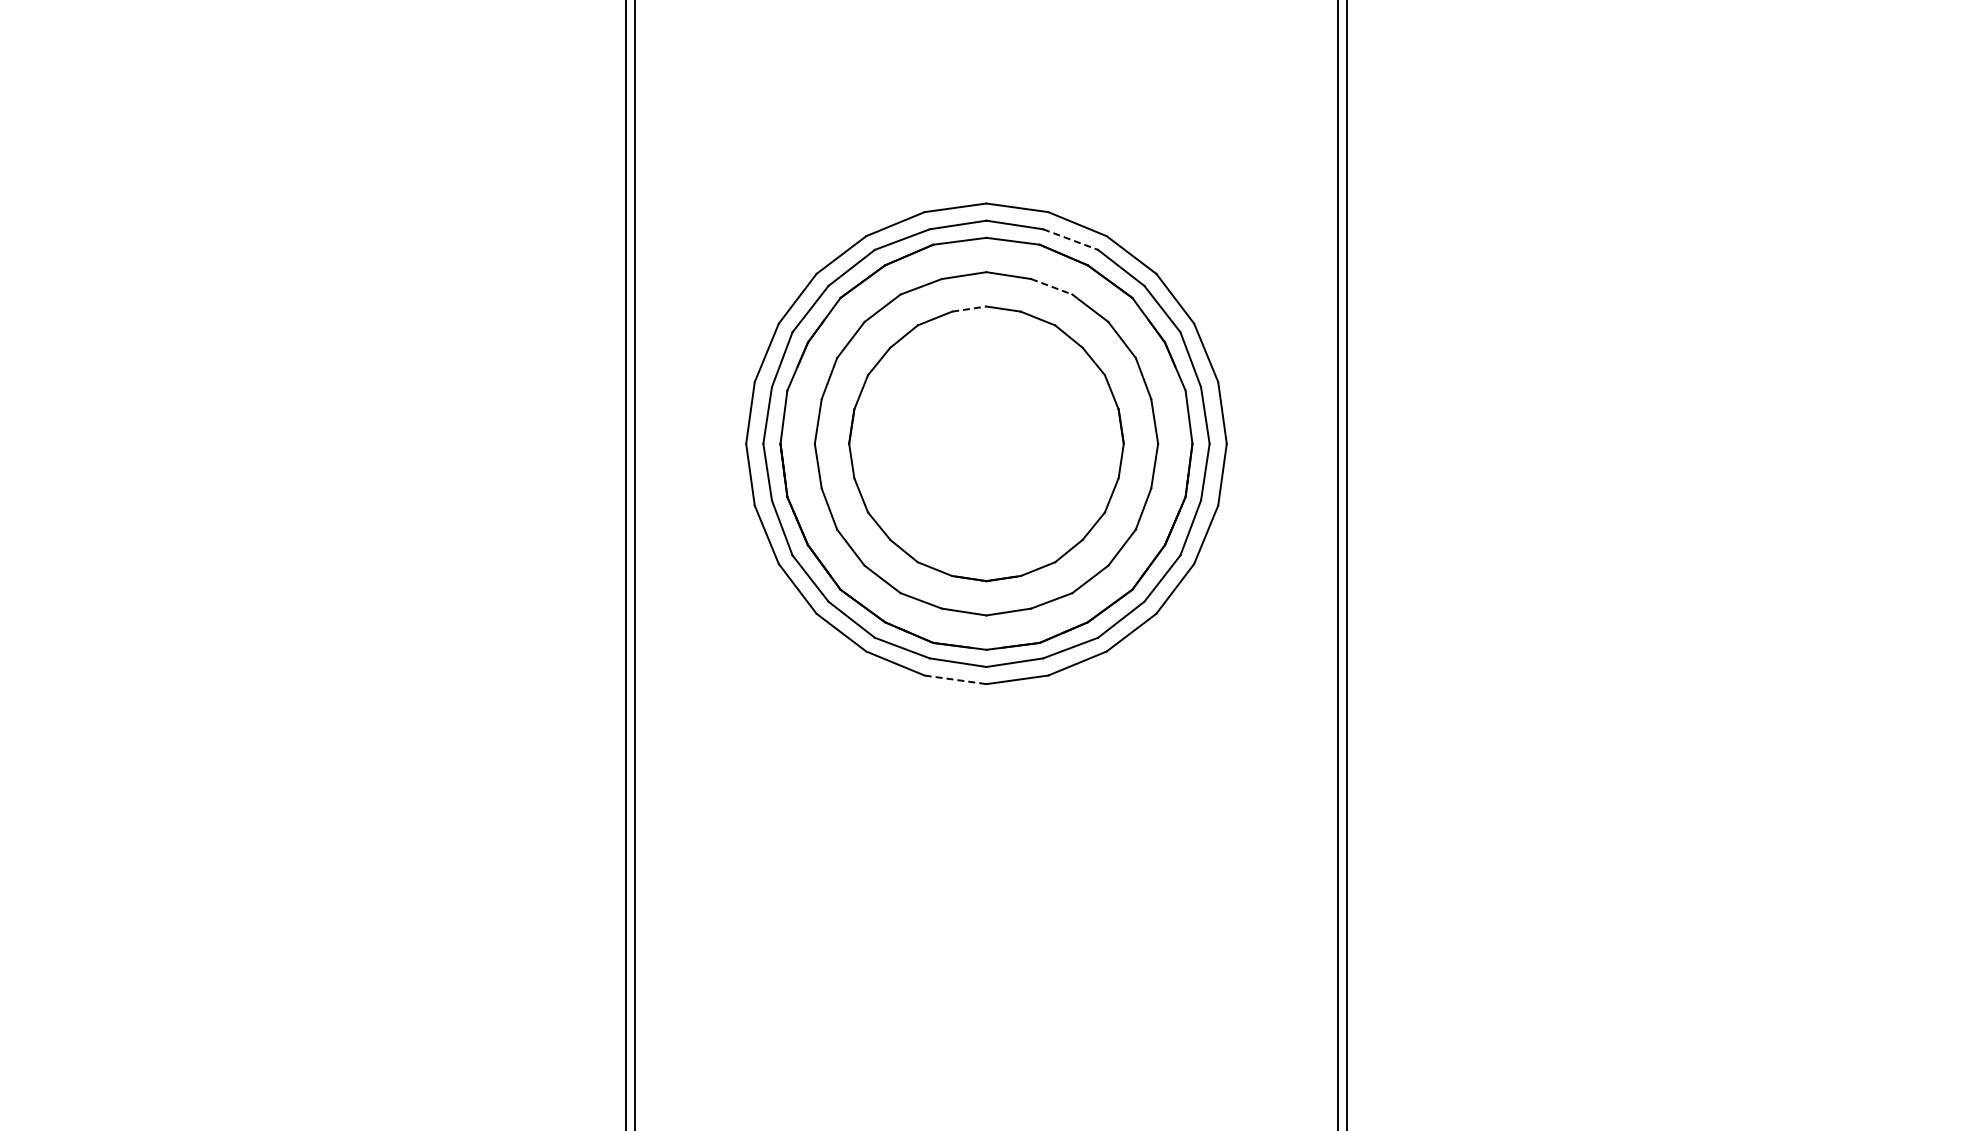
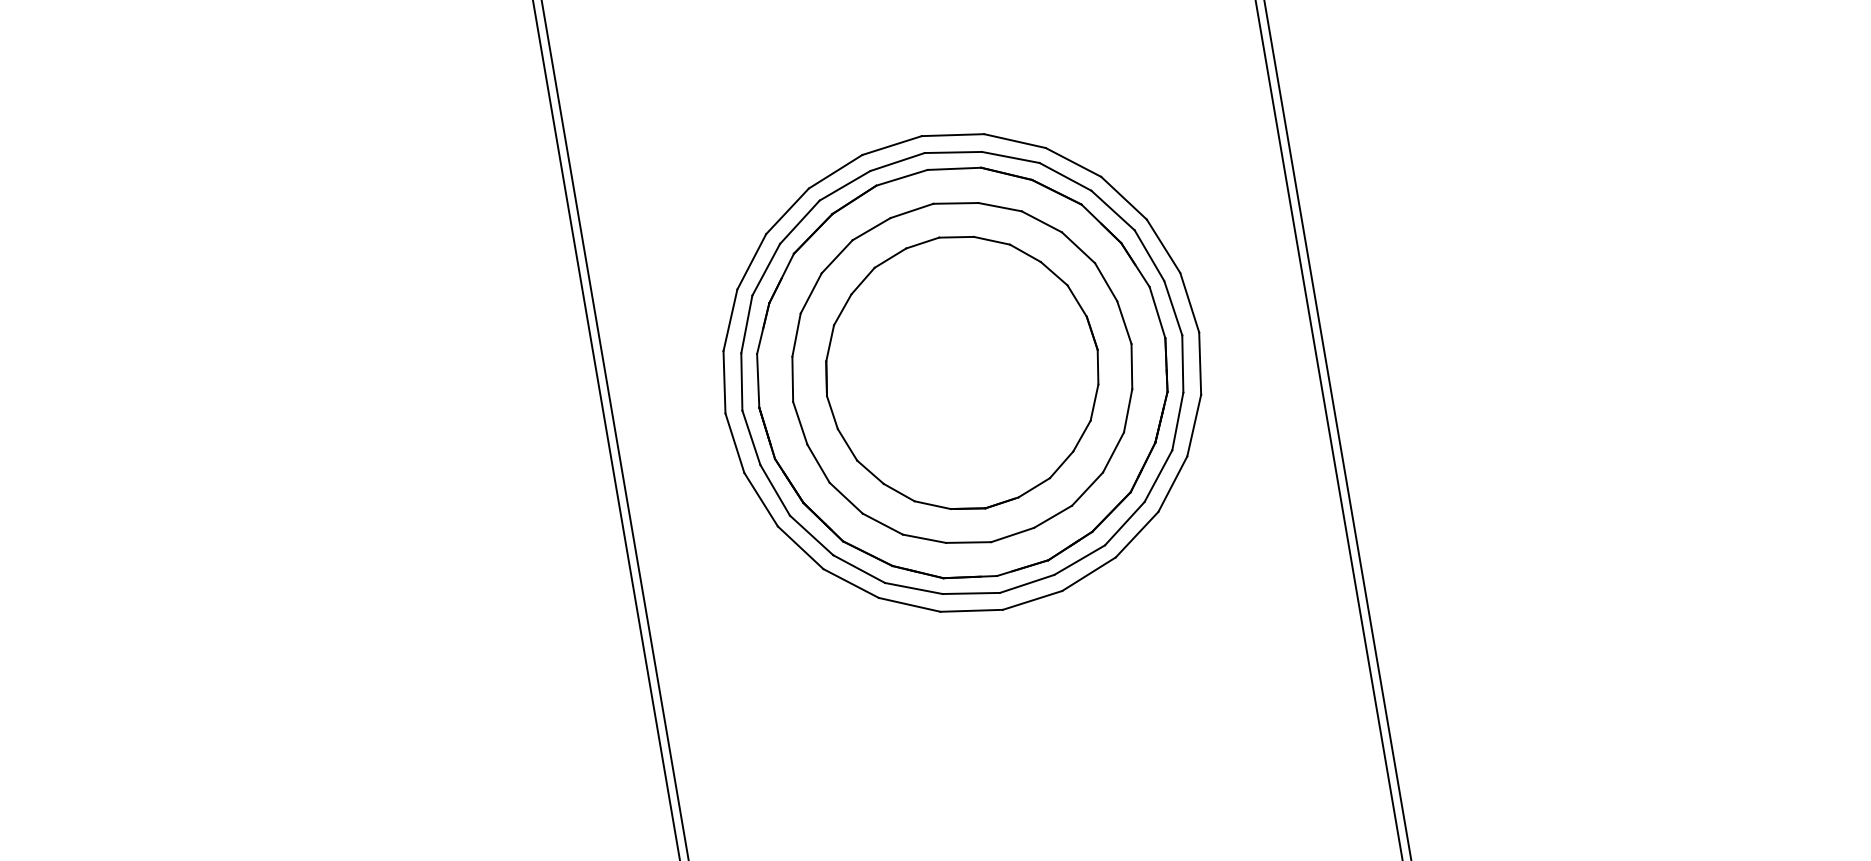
line: (1071, 239) -> (1011, 157), dashed -> solid
line: (1052, 286) -> (1000, 206), dashed -> solid
line: (969, 309) -> (922, 243), dashed -> solid
line: (956, 679) -> (972, 610), dashed -> solid

